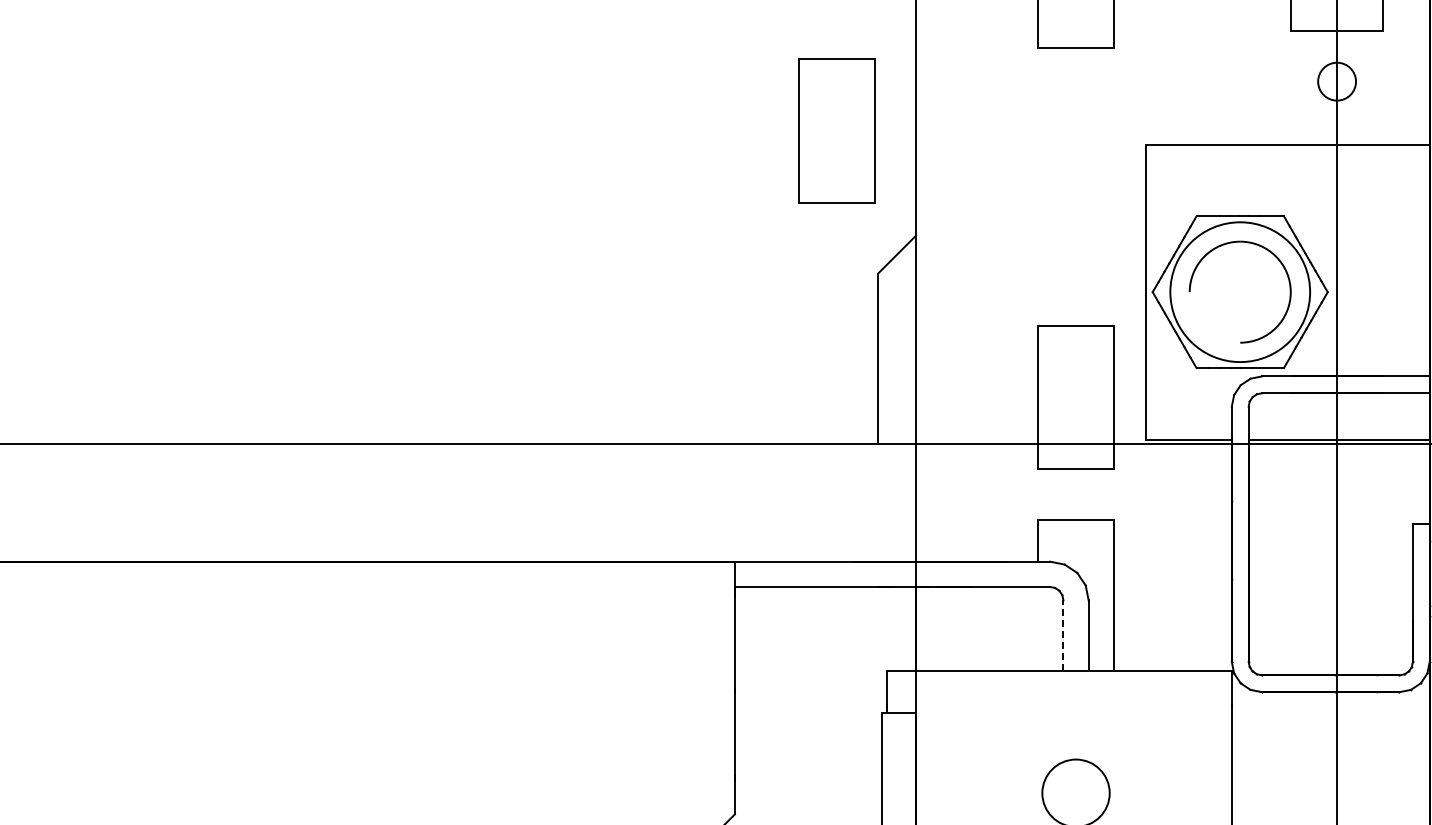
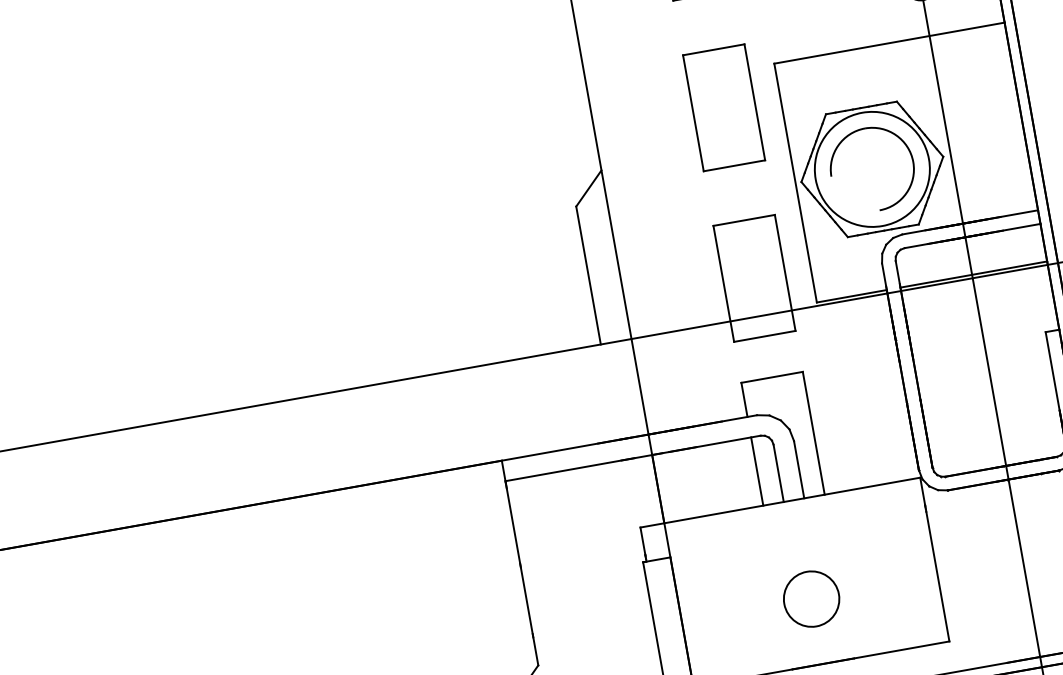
part: (836, 130) -> (723, 107), moved
line: (1038, 628) -> (757, 471), added
line: (1063, 635) -> (778, 473), dashed -> solid

